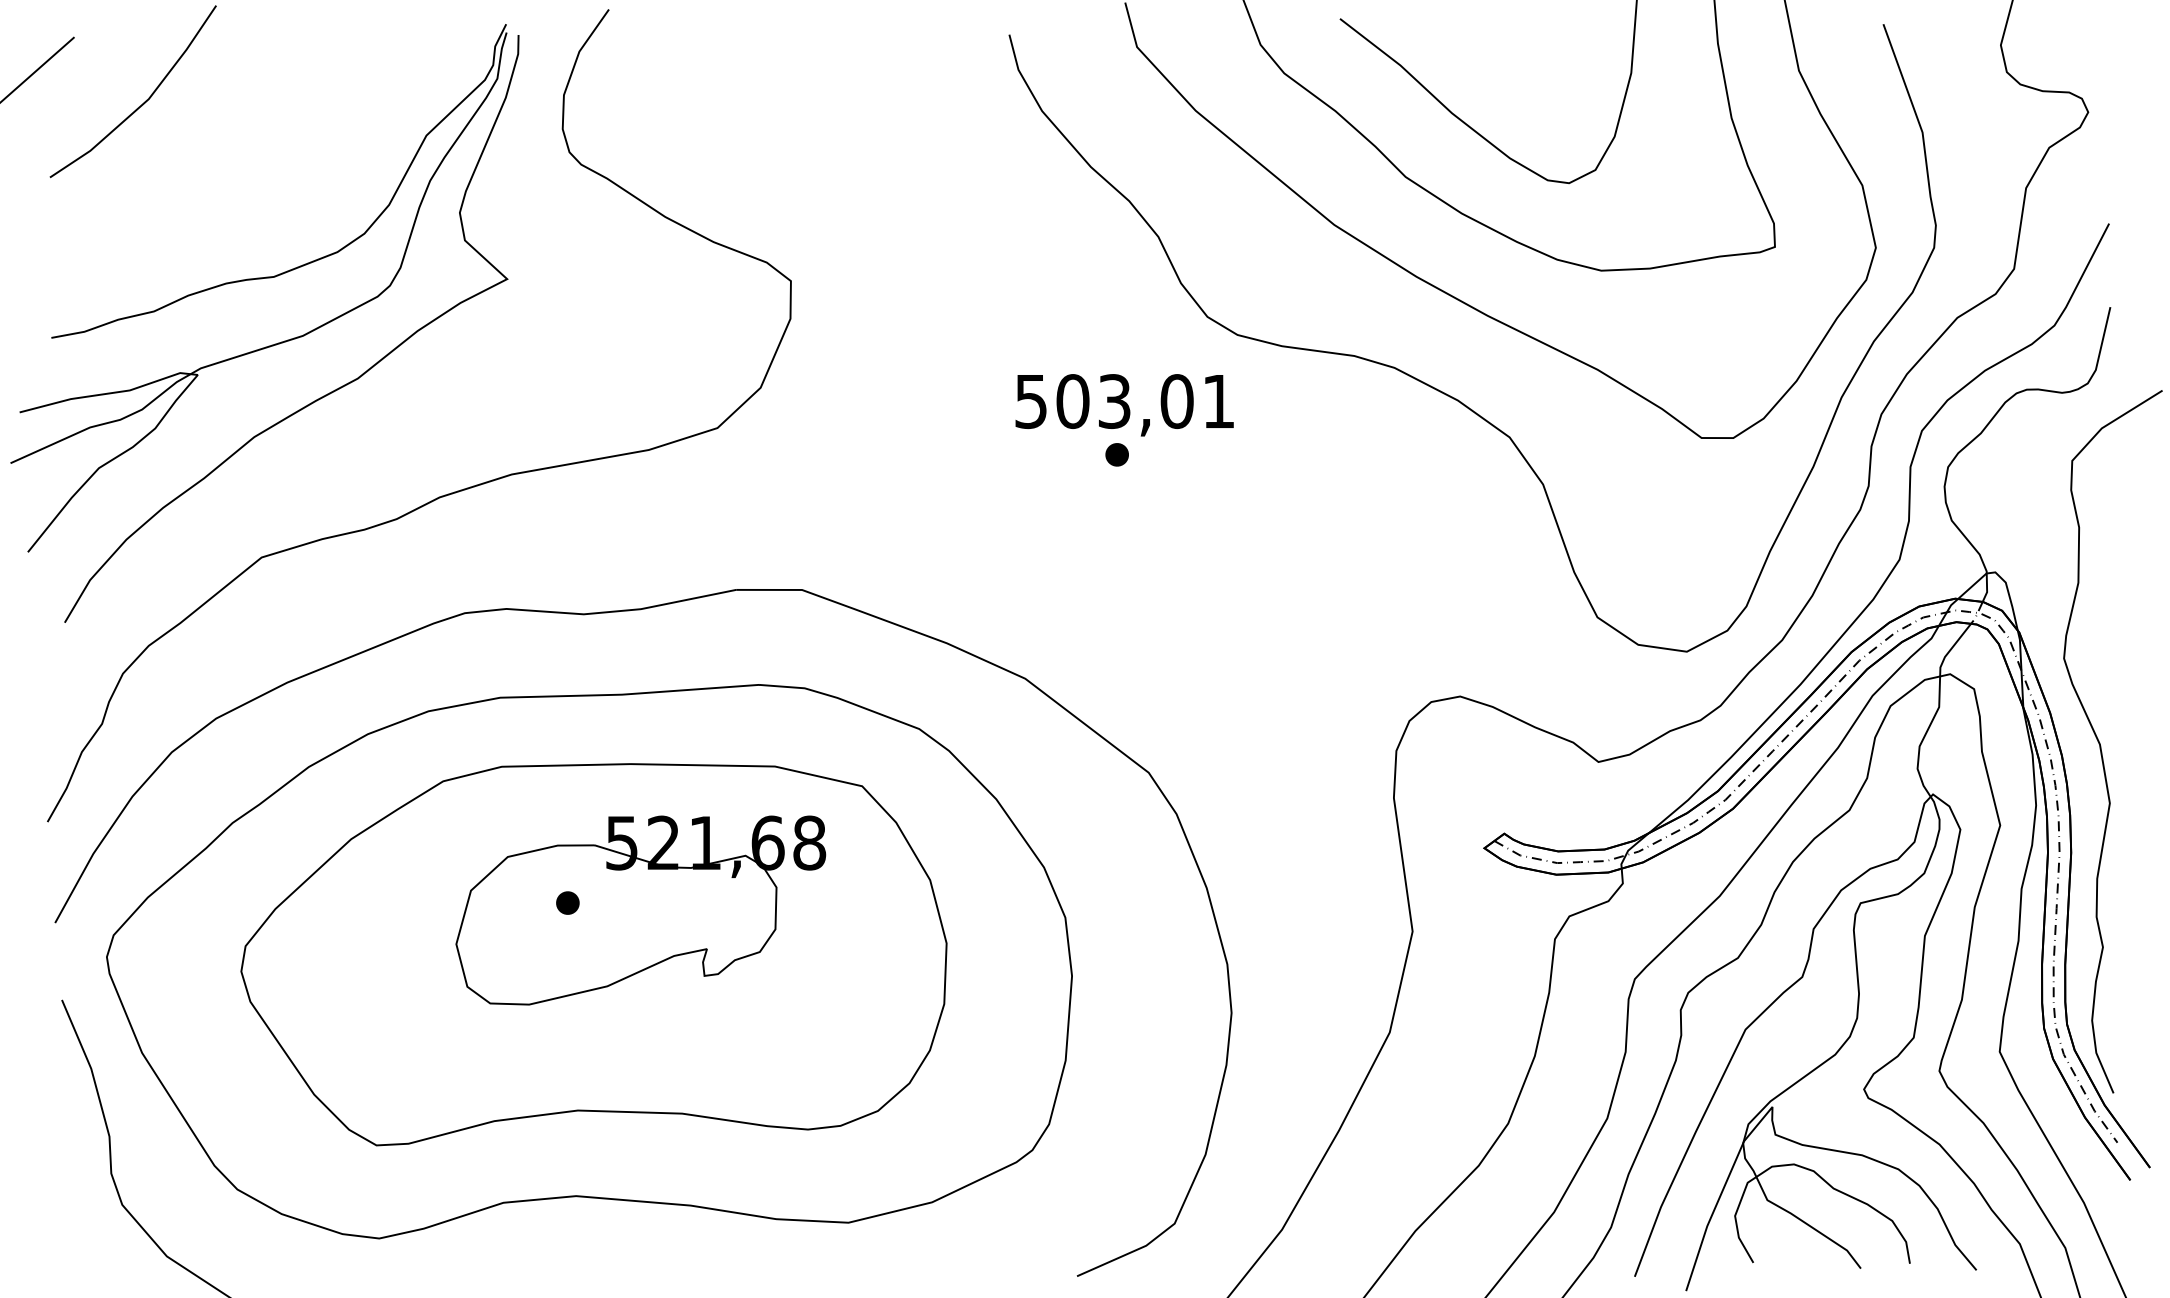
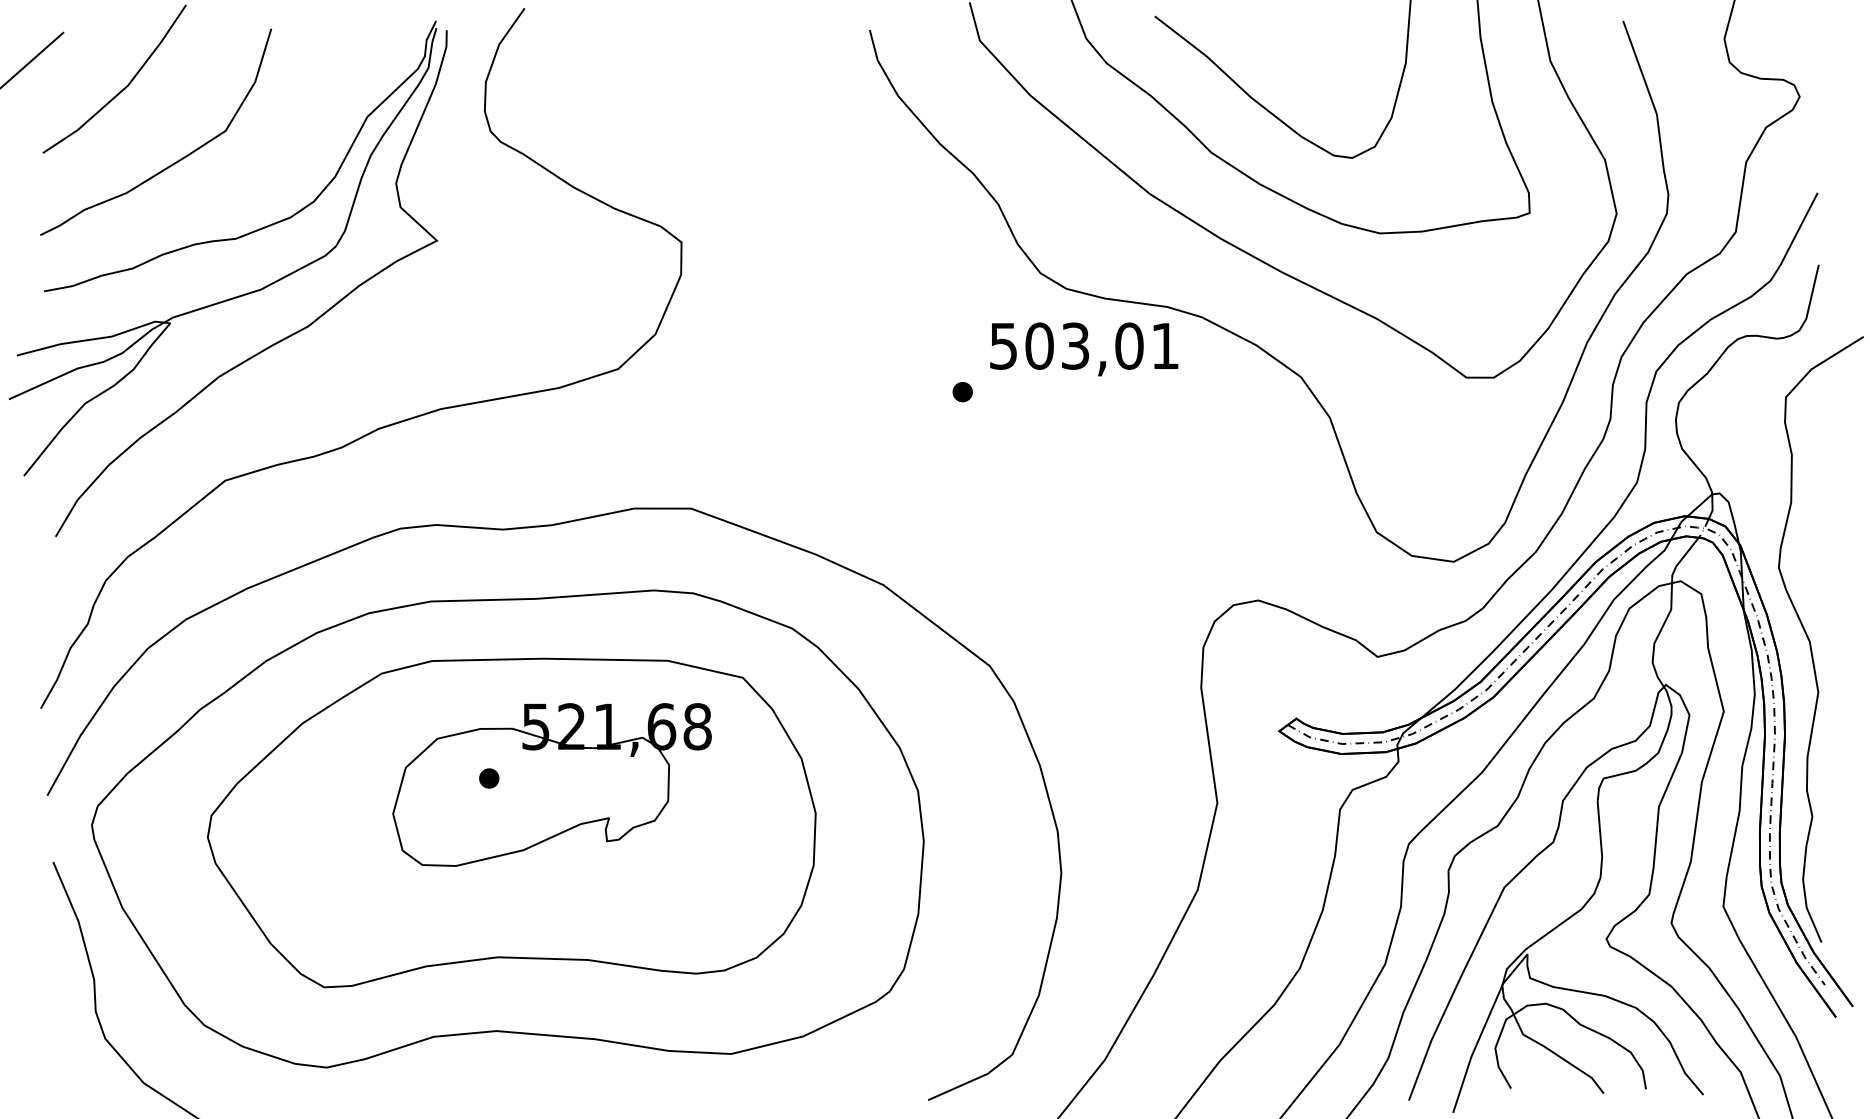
curve: (200, 189) -> (172, 163), added
text: (1125, 405) -> (1084, 349), moved

